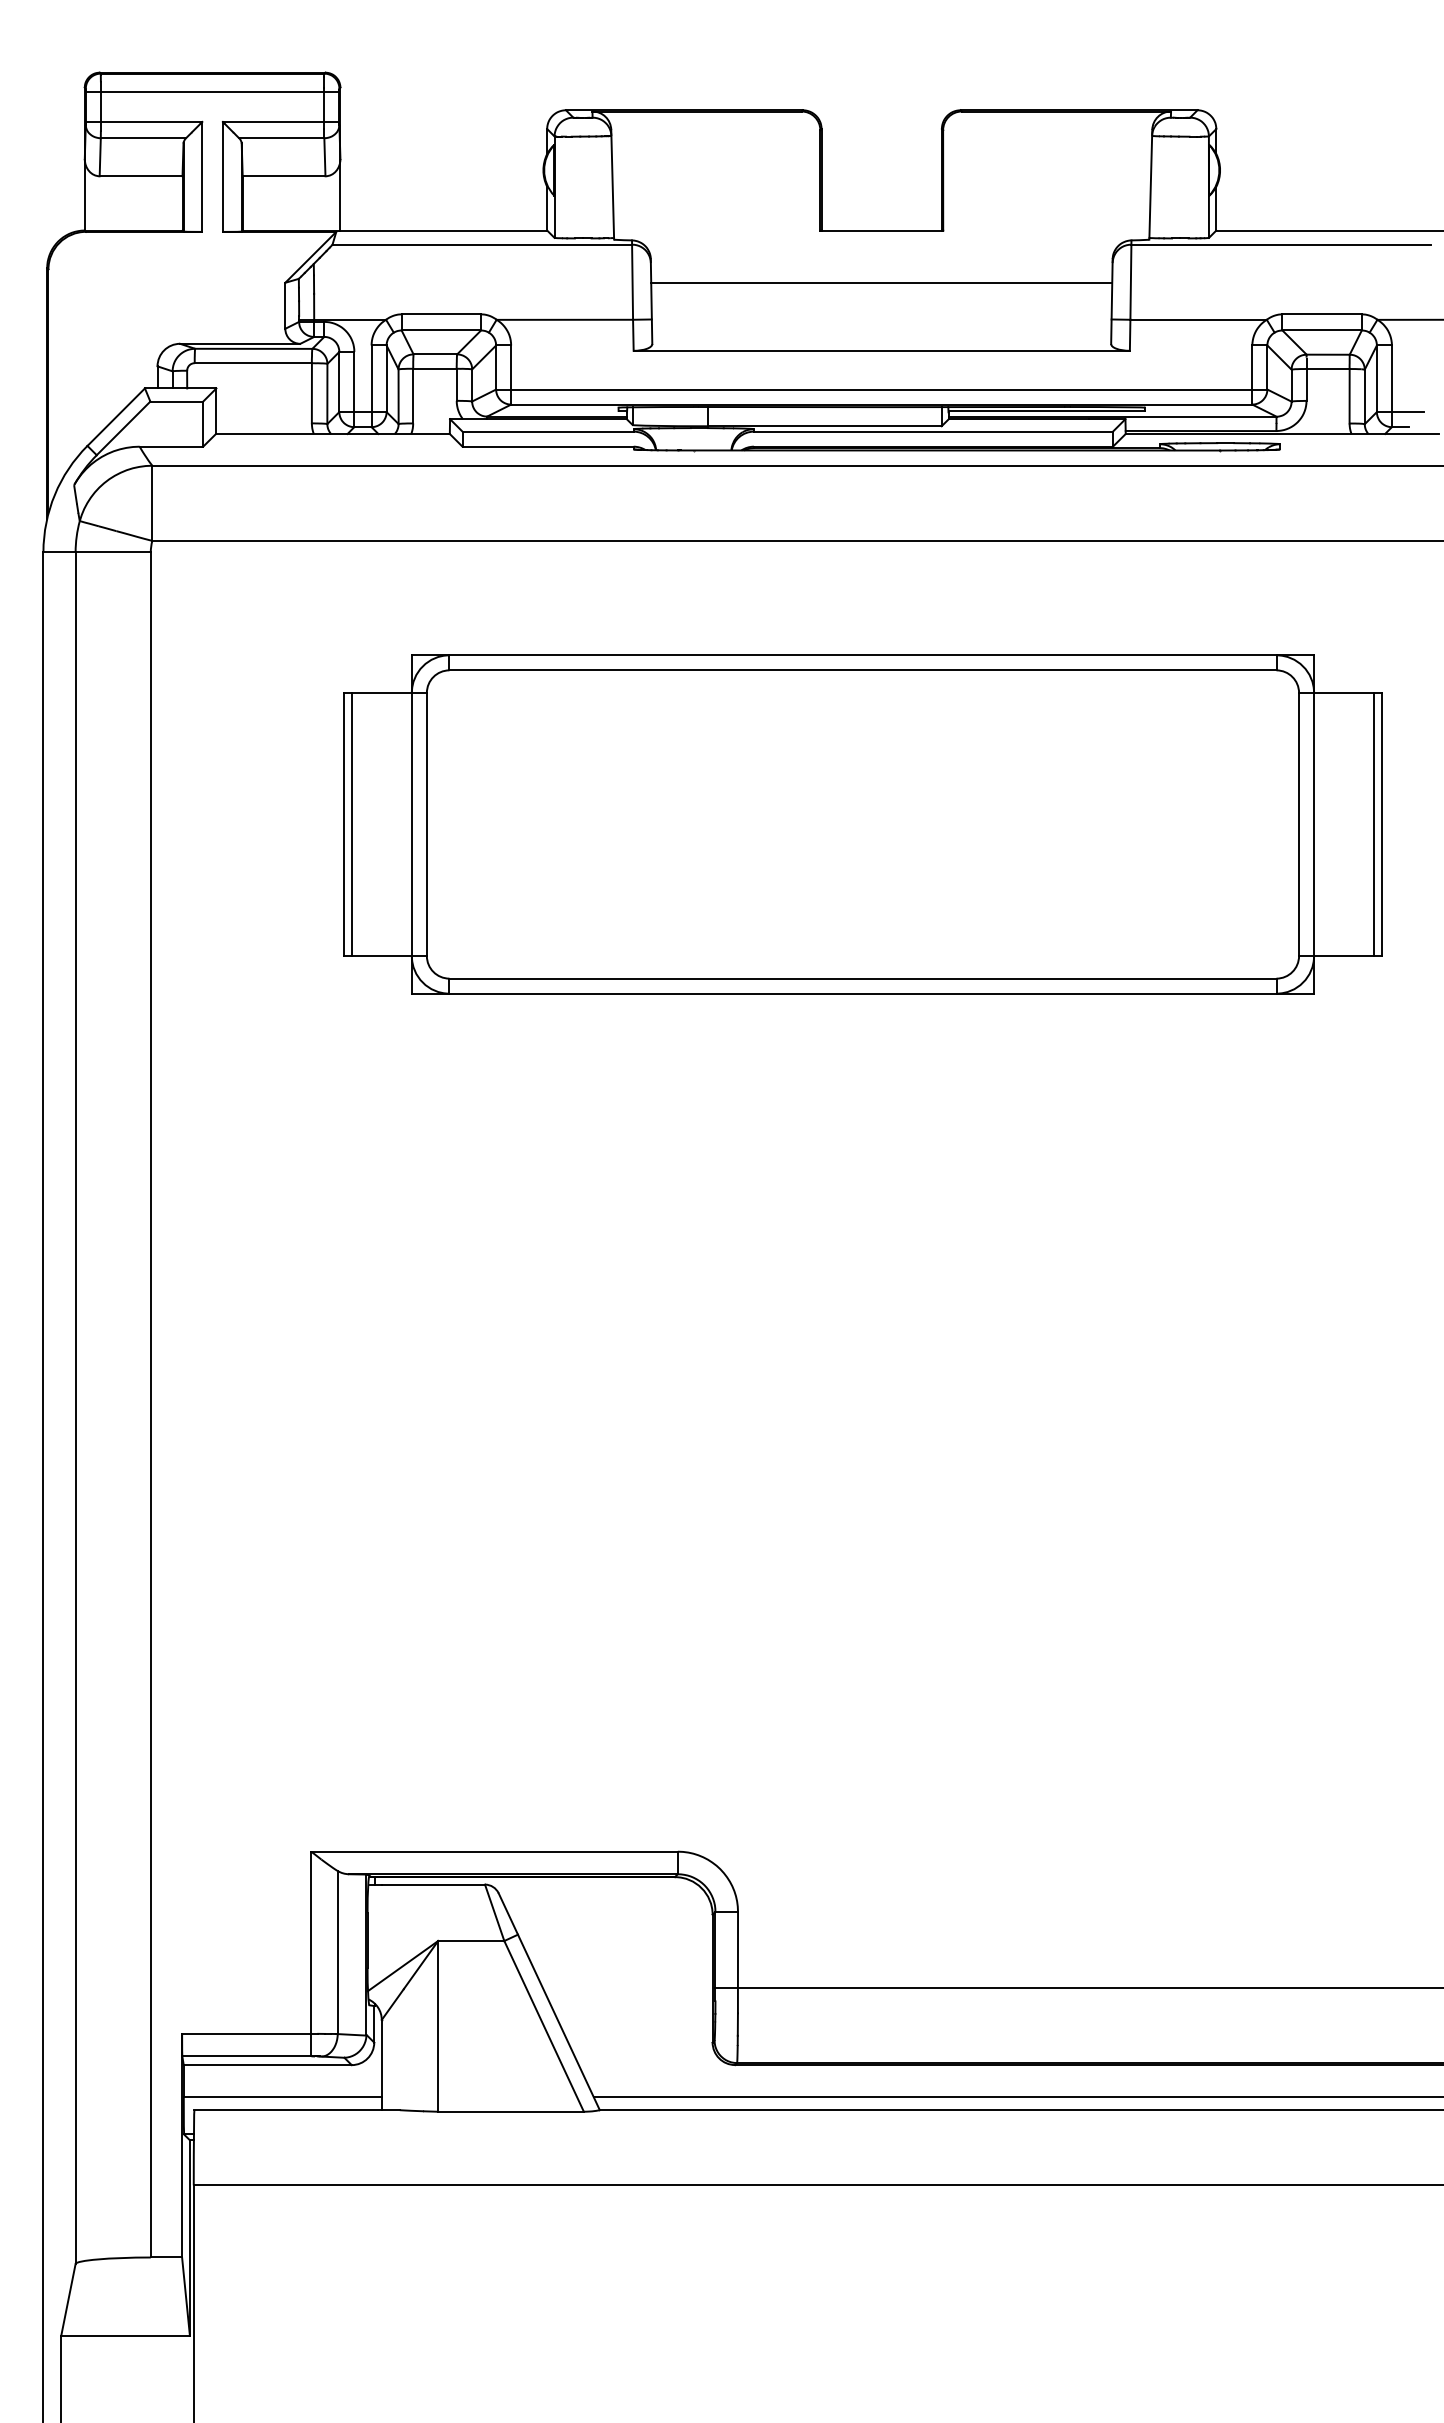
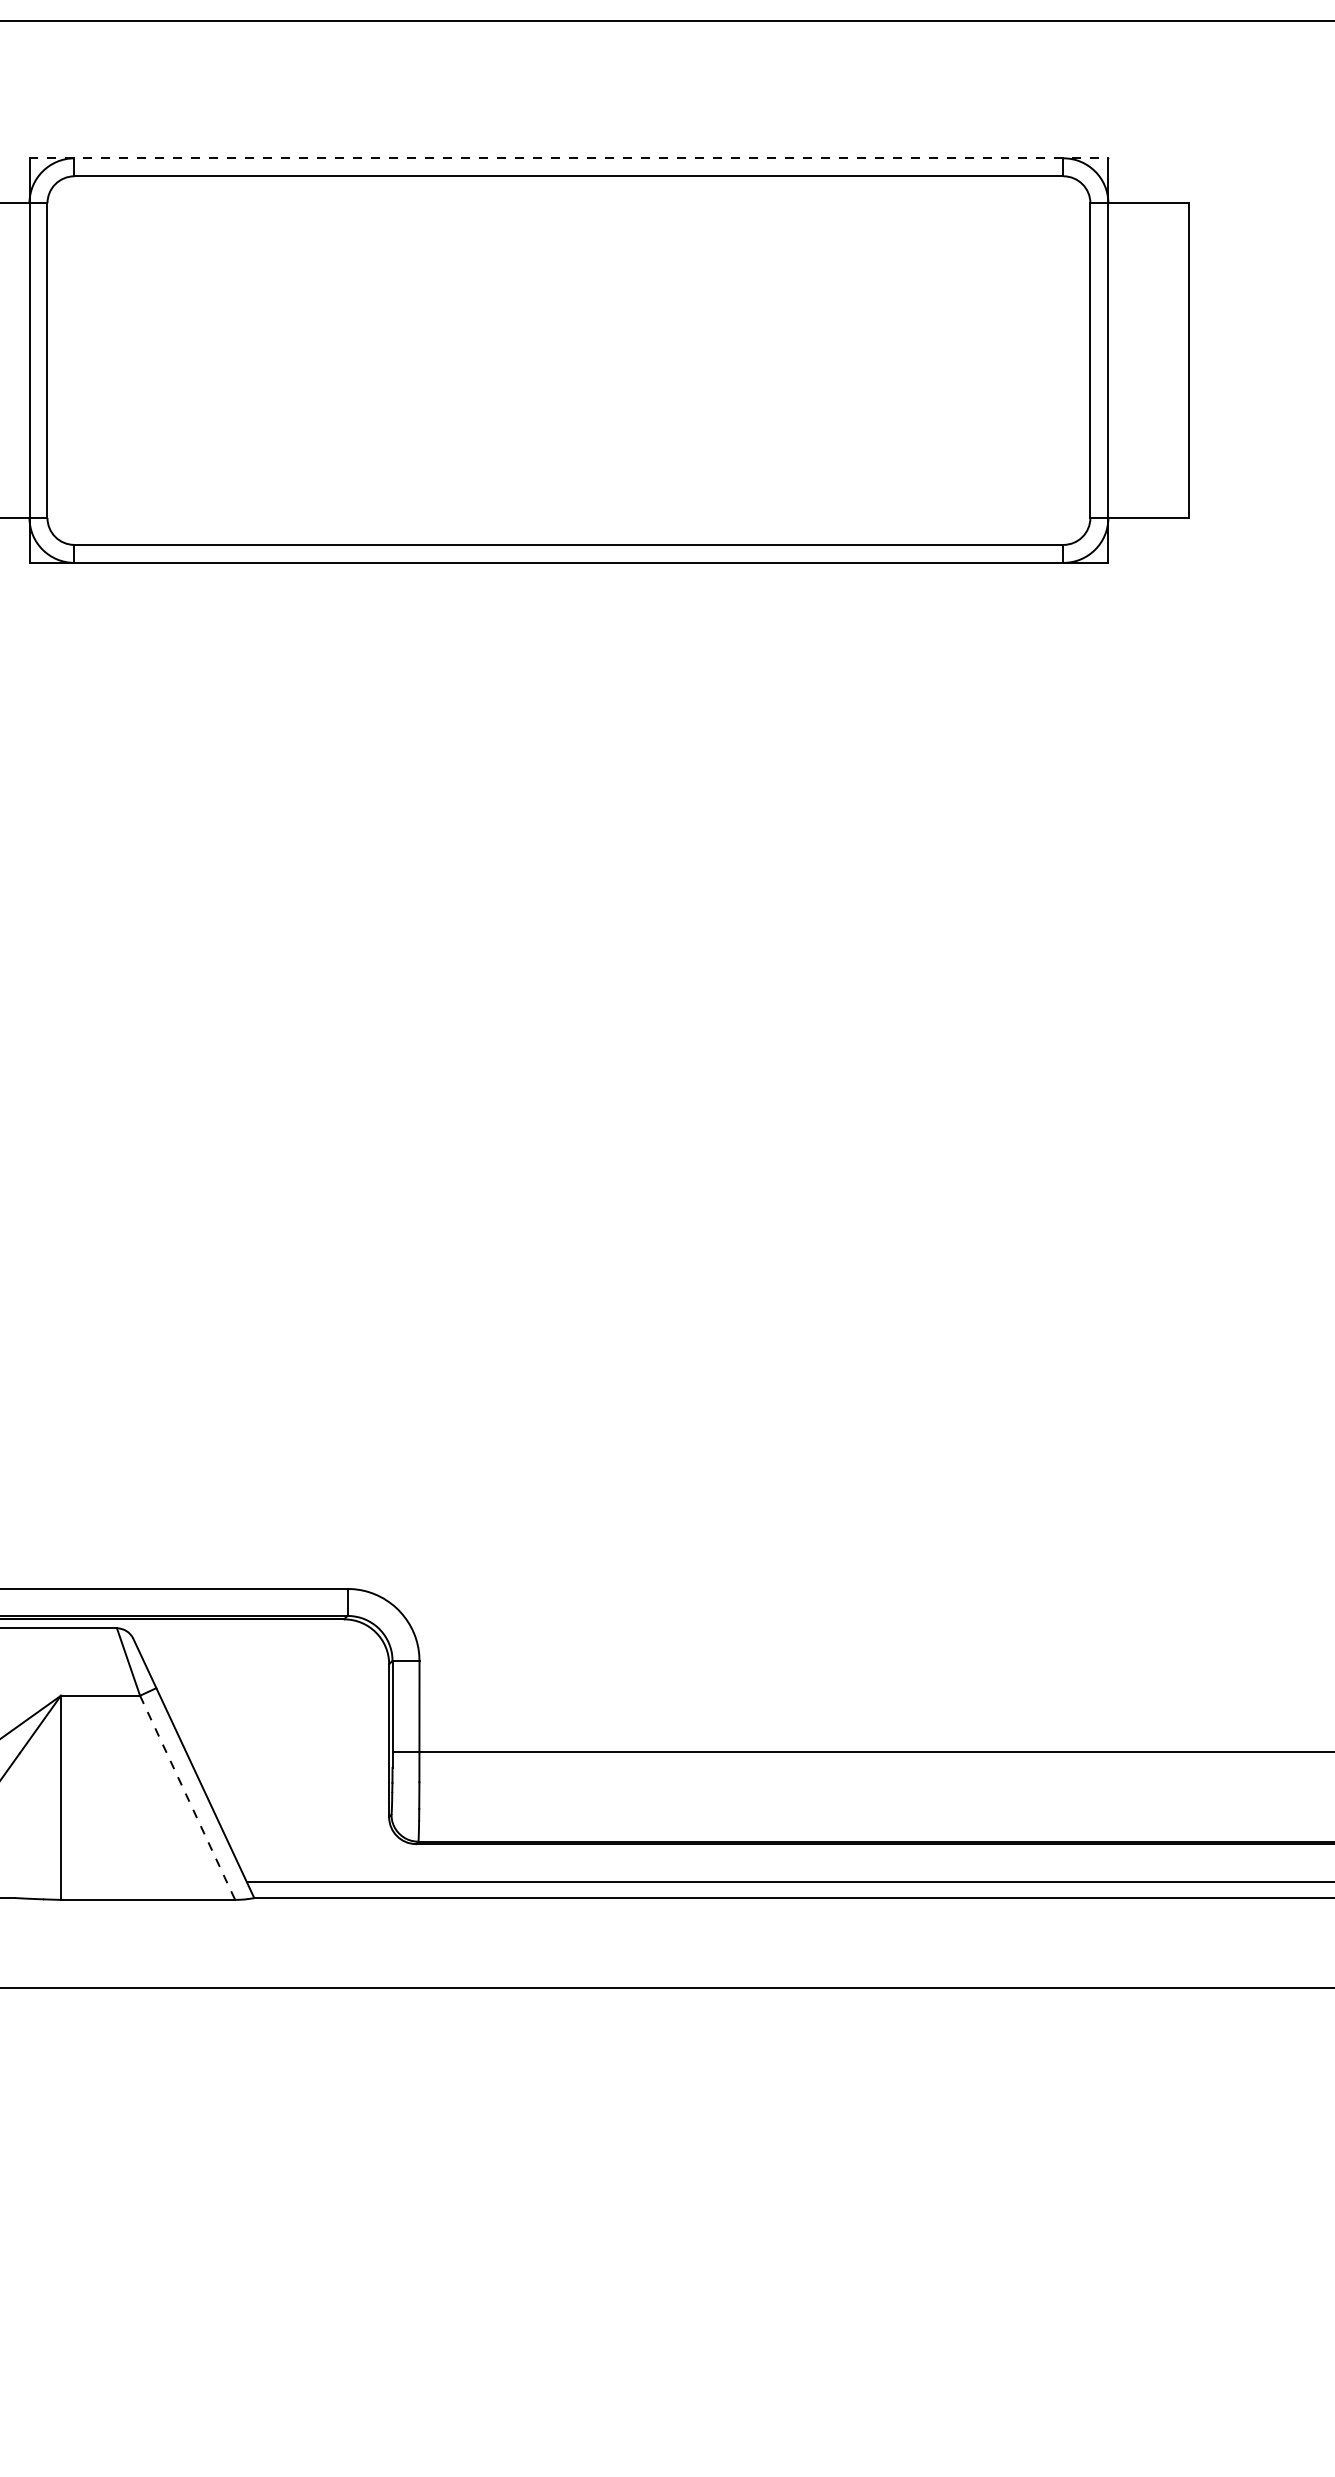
line: (863, 655) -> (569, 158), solid -> dashed
line: (1374, 824) -> (1180, 360), removed
line: (544, 2026) -> (188, 1797), solid -> dashed

